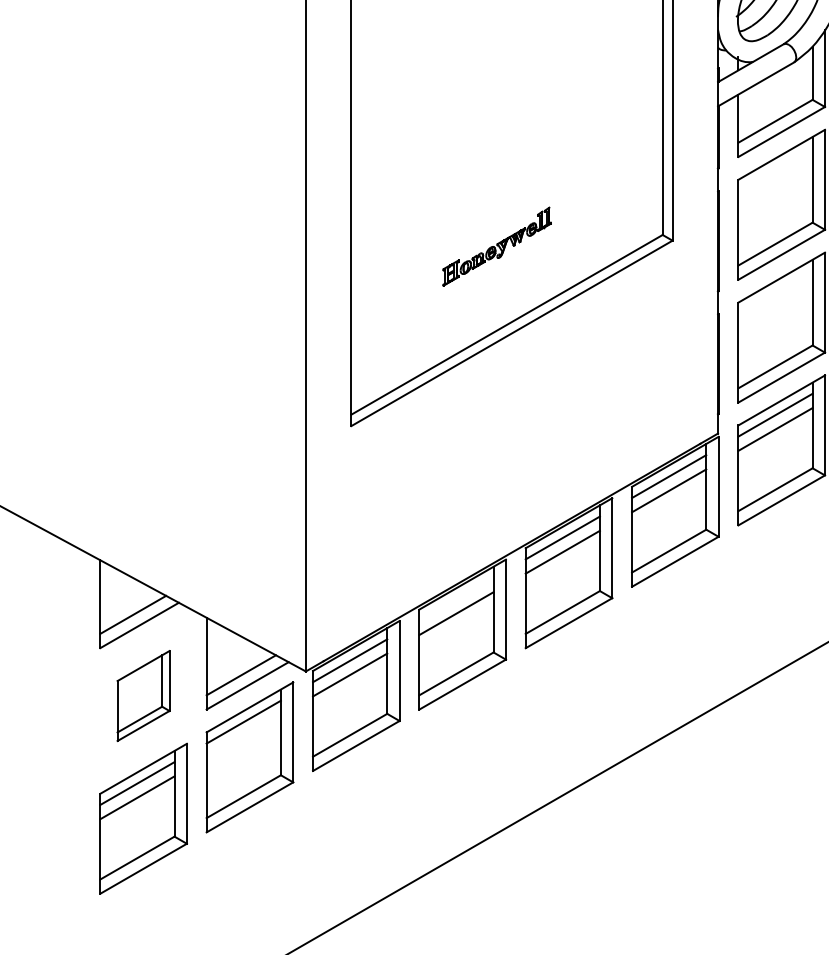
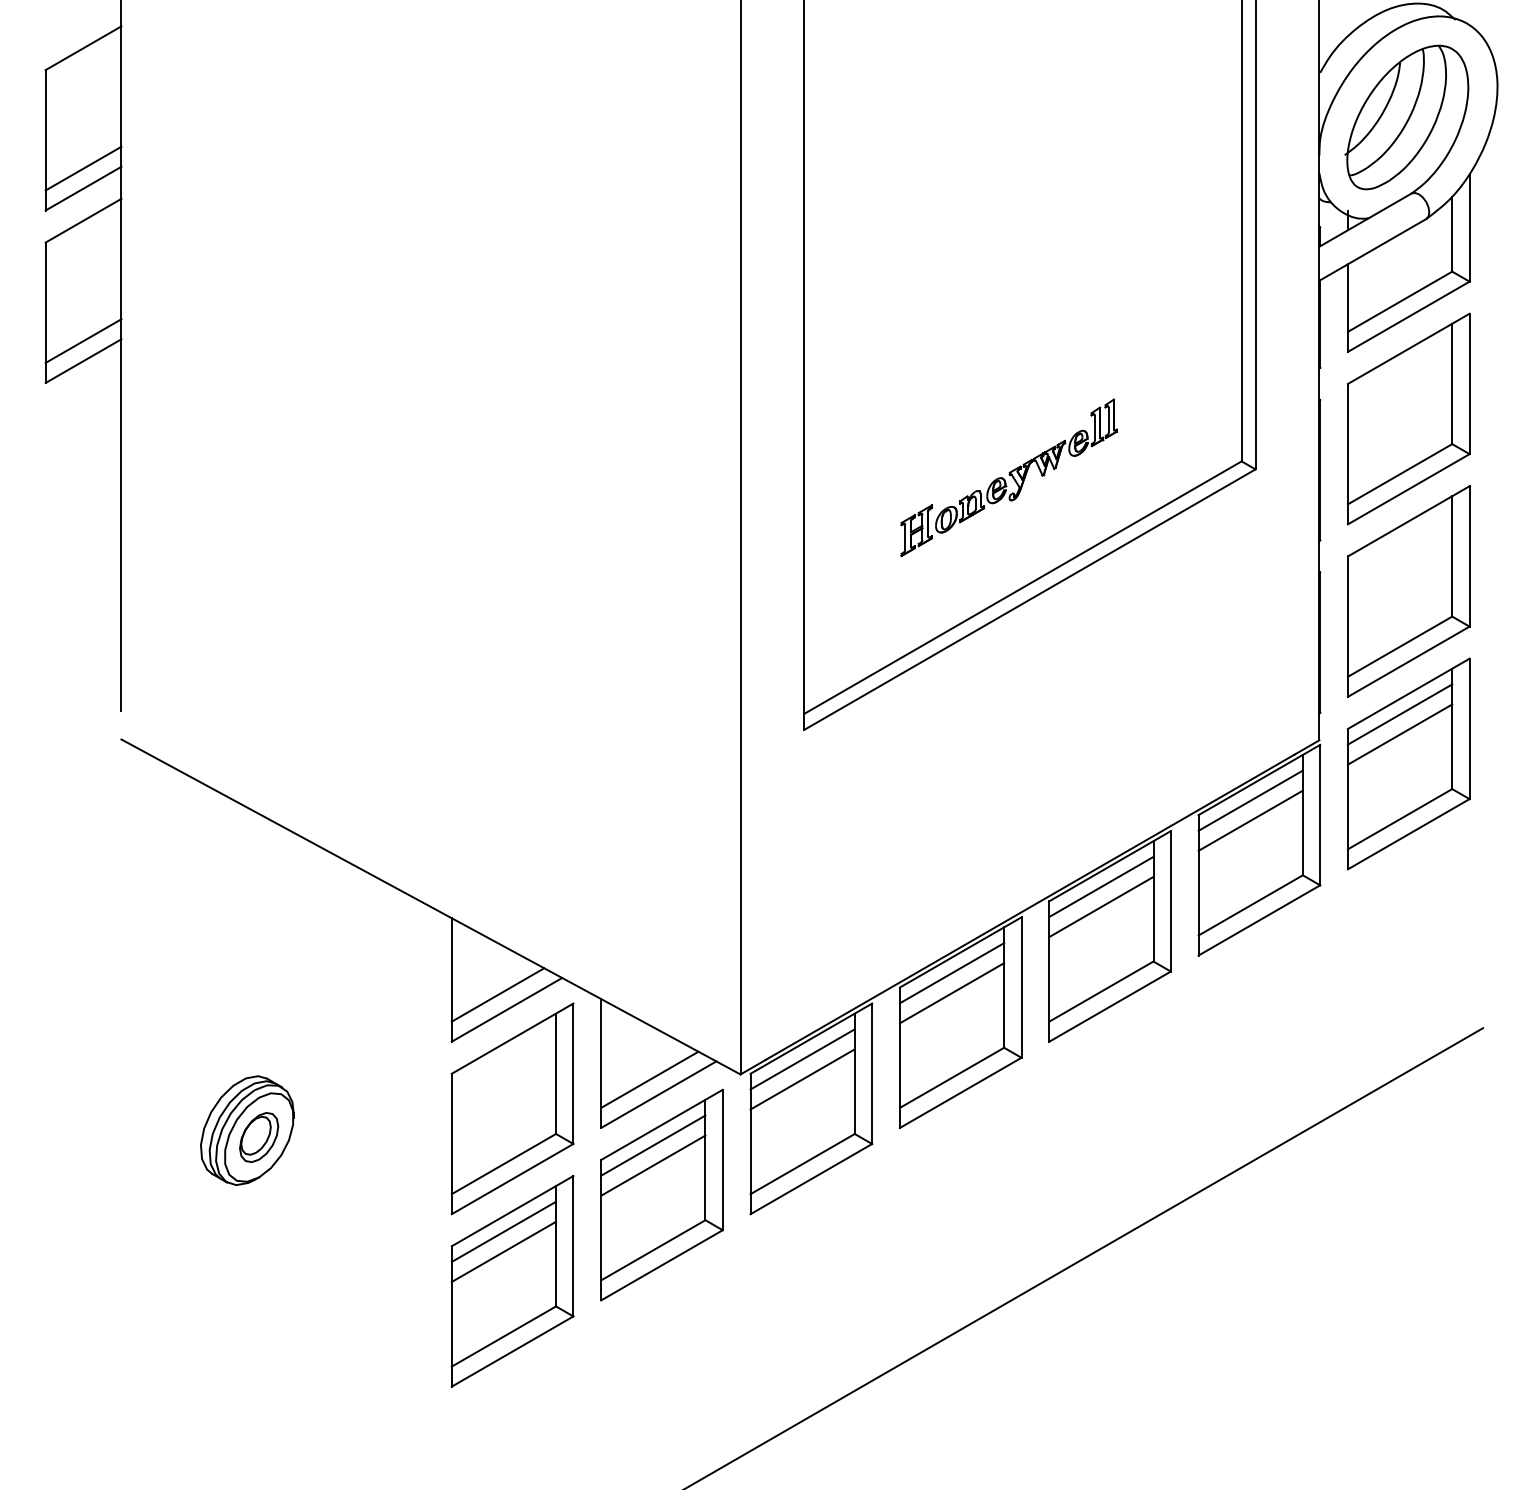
part: (496, 246) -> (1008, 477), size x1.43
line: (456, 599) -> (951, 973), added
part: (143, 695) -> (512, 1108), size x1.67
line: (243, 736) -> (653, 1165), added

